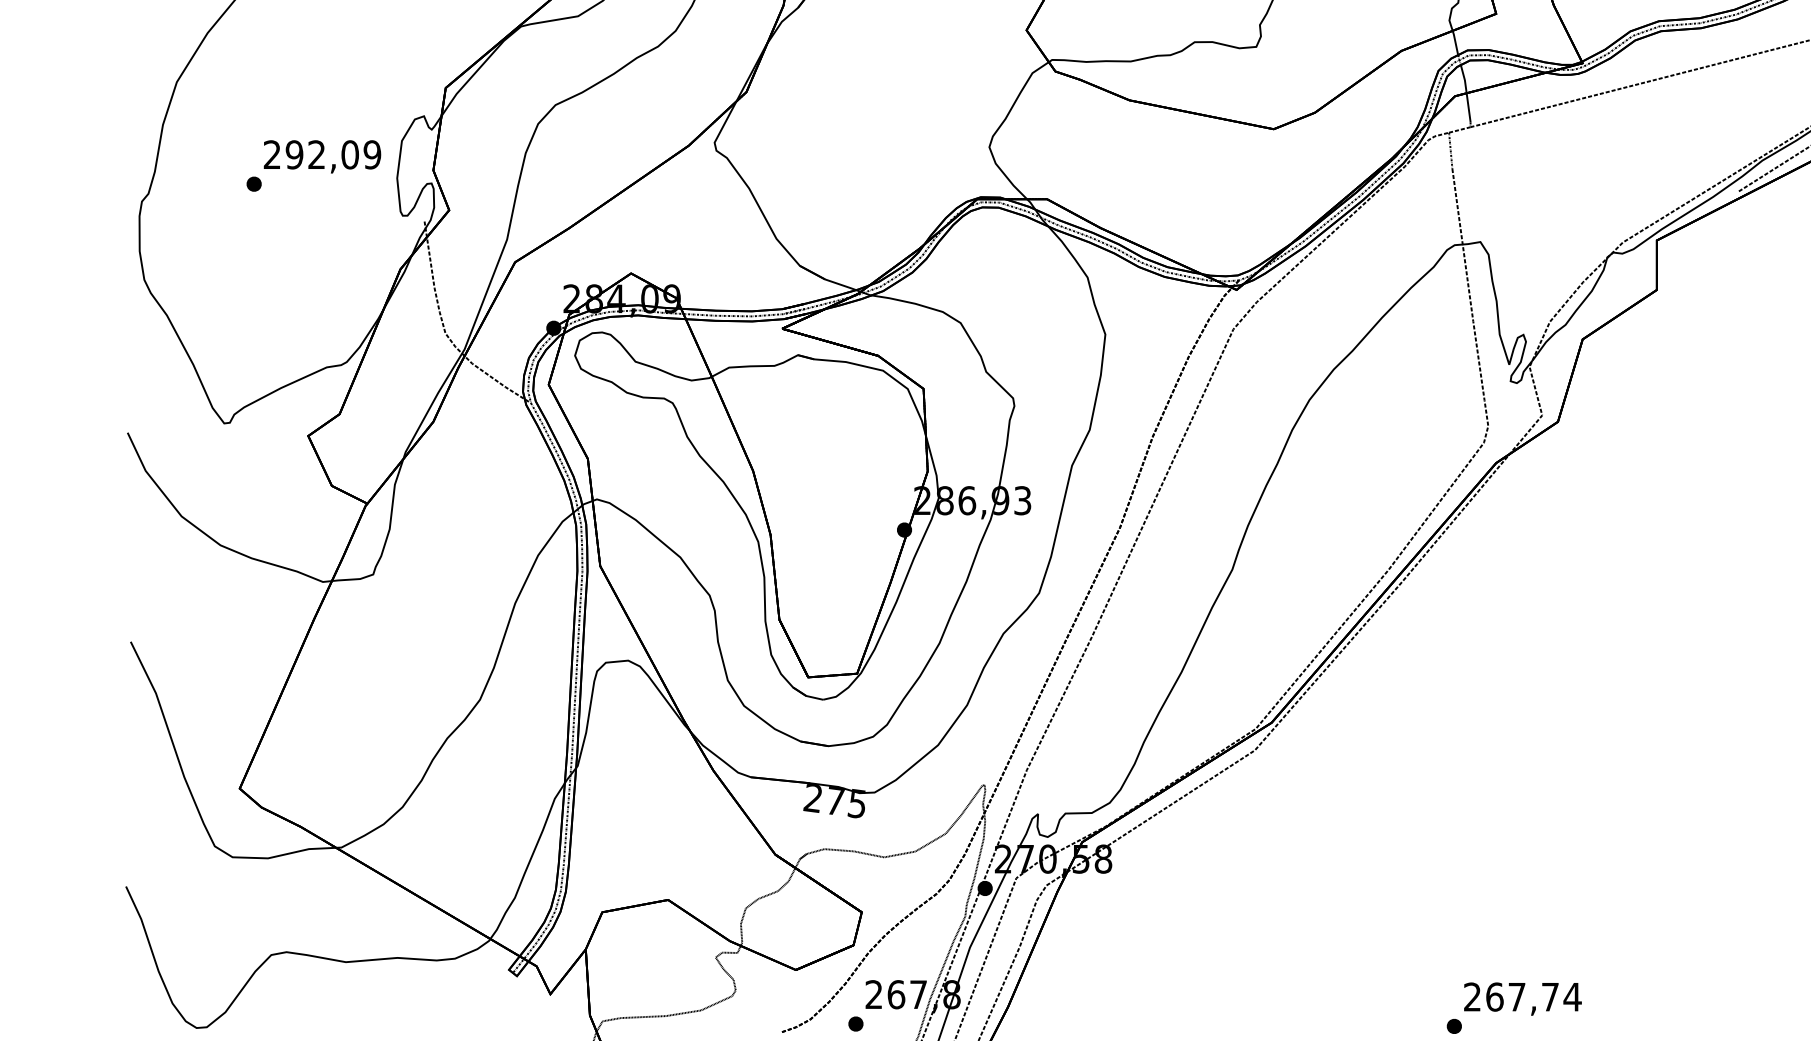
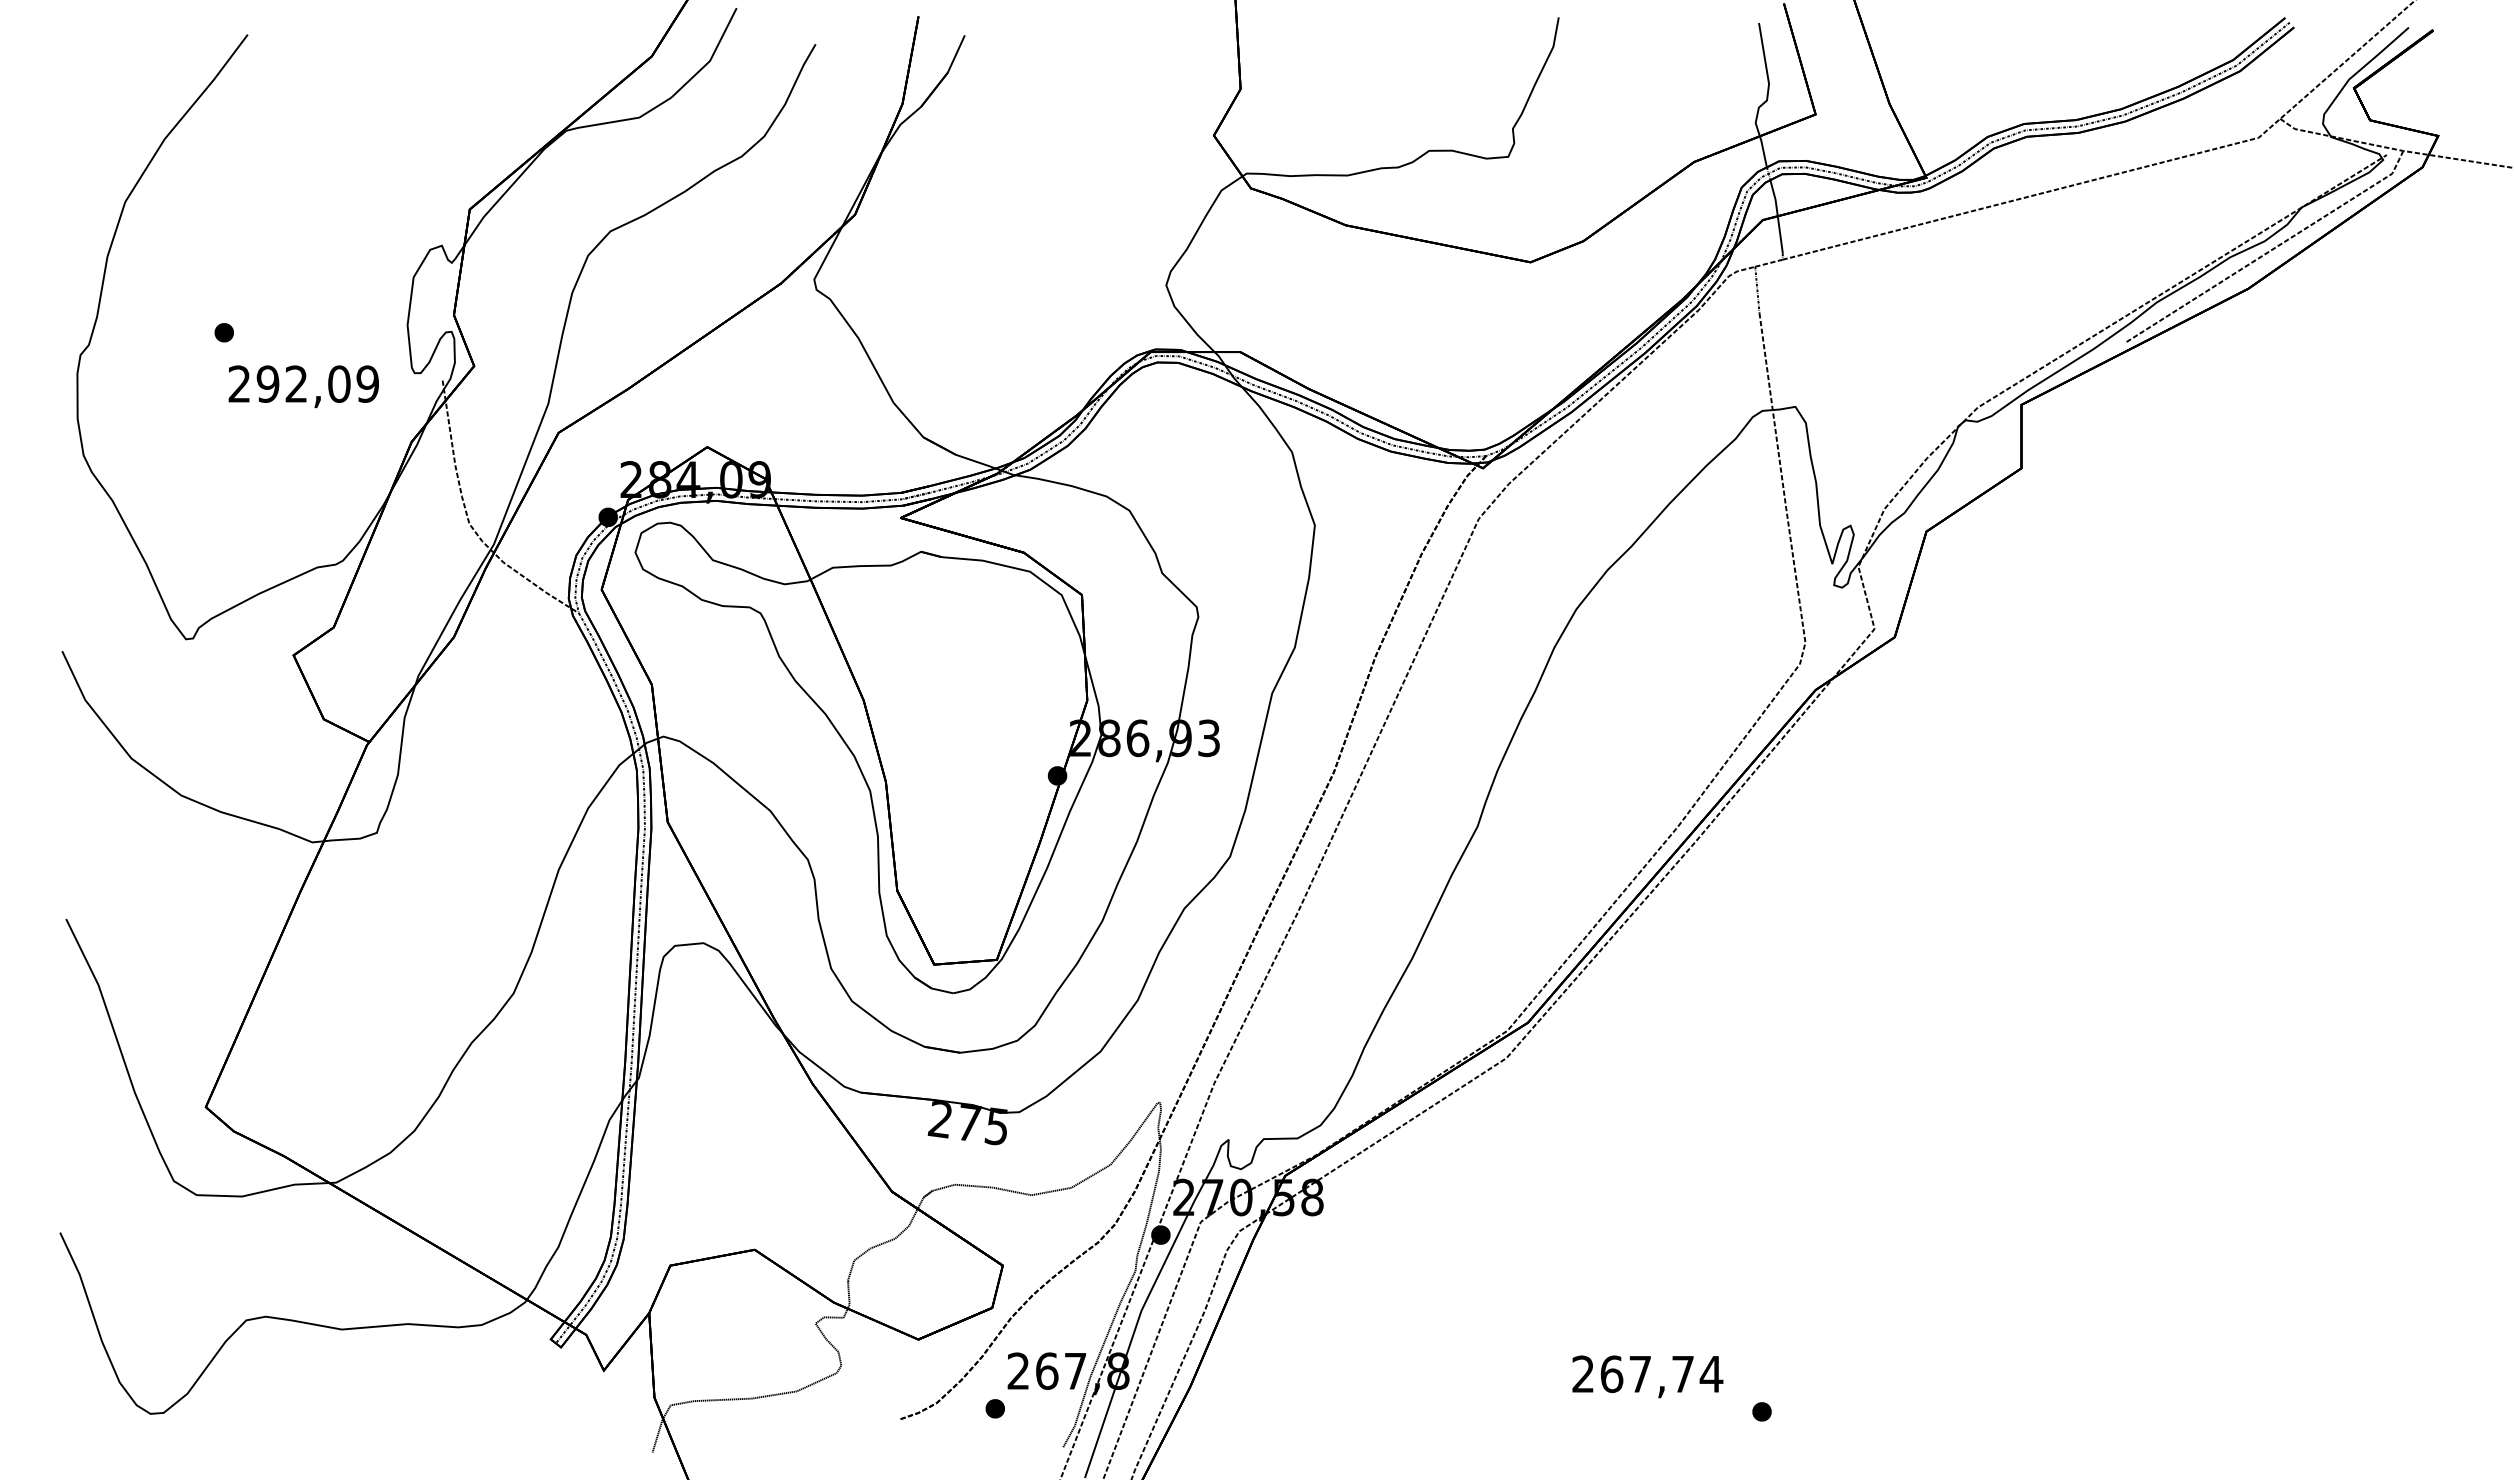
text: (322, 156) -> (303, 386), moved
text: (1522, 998) -> (1647, 1376), moved

